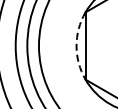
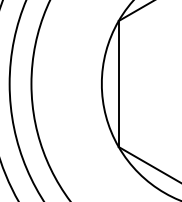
arc: (76, 46) -> (101, 84), dashed -> solid

